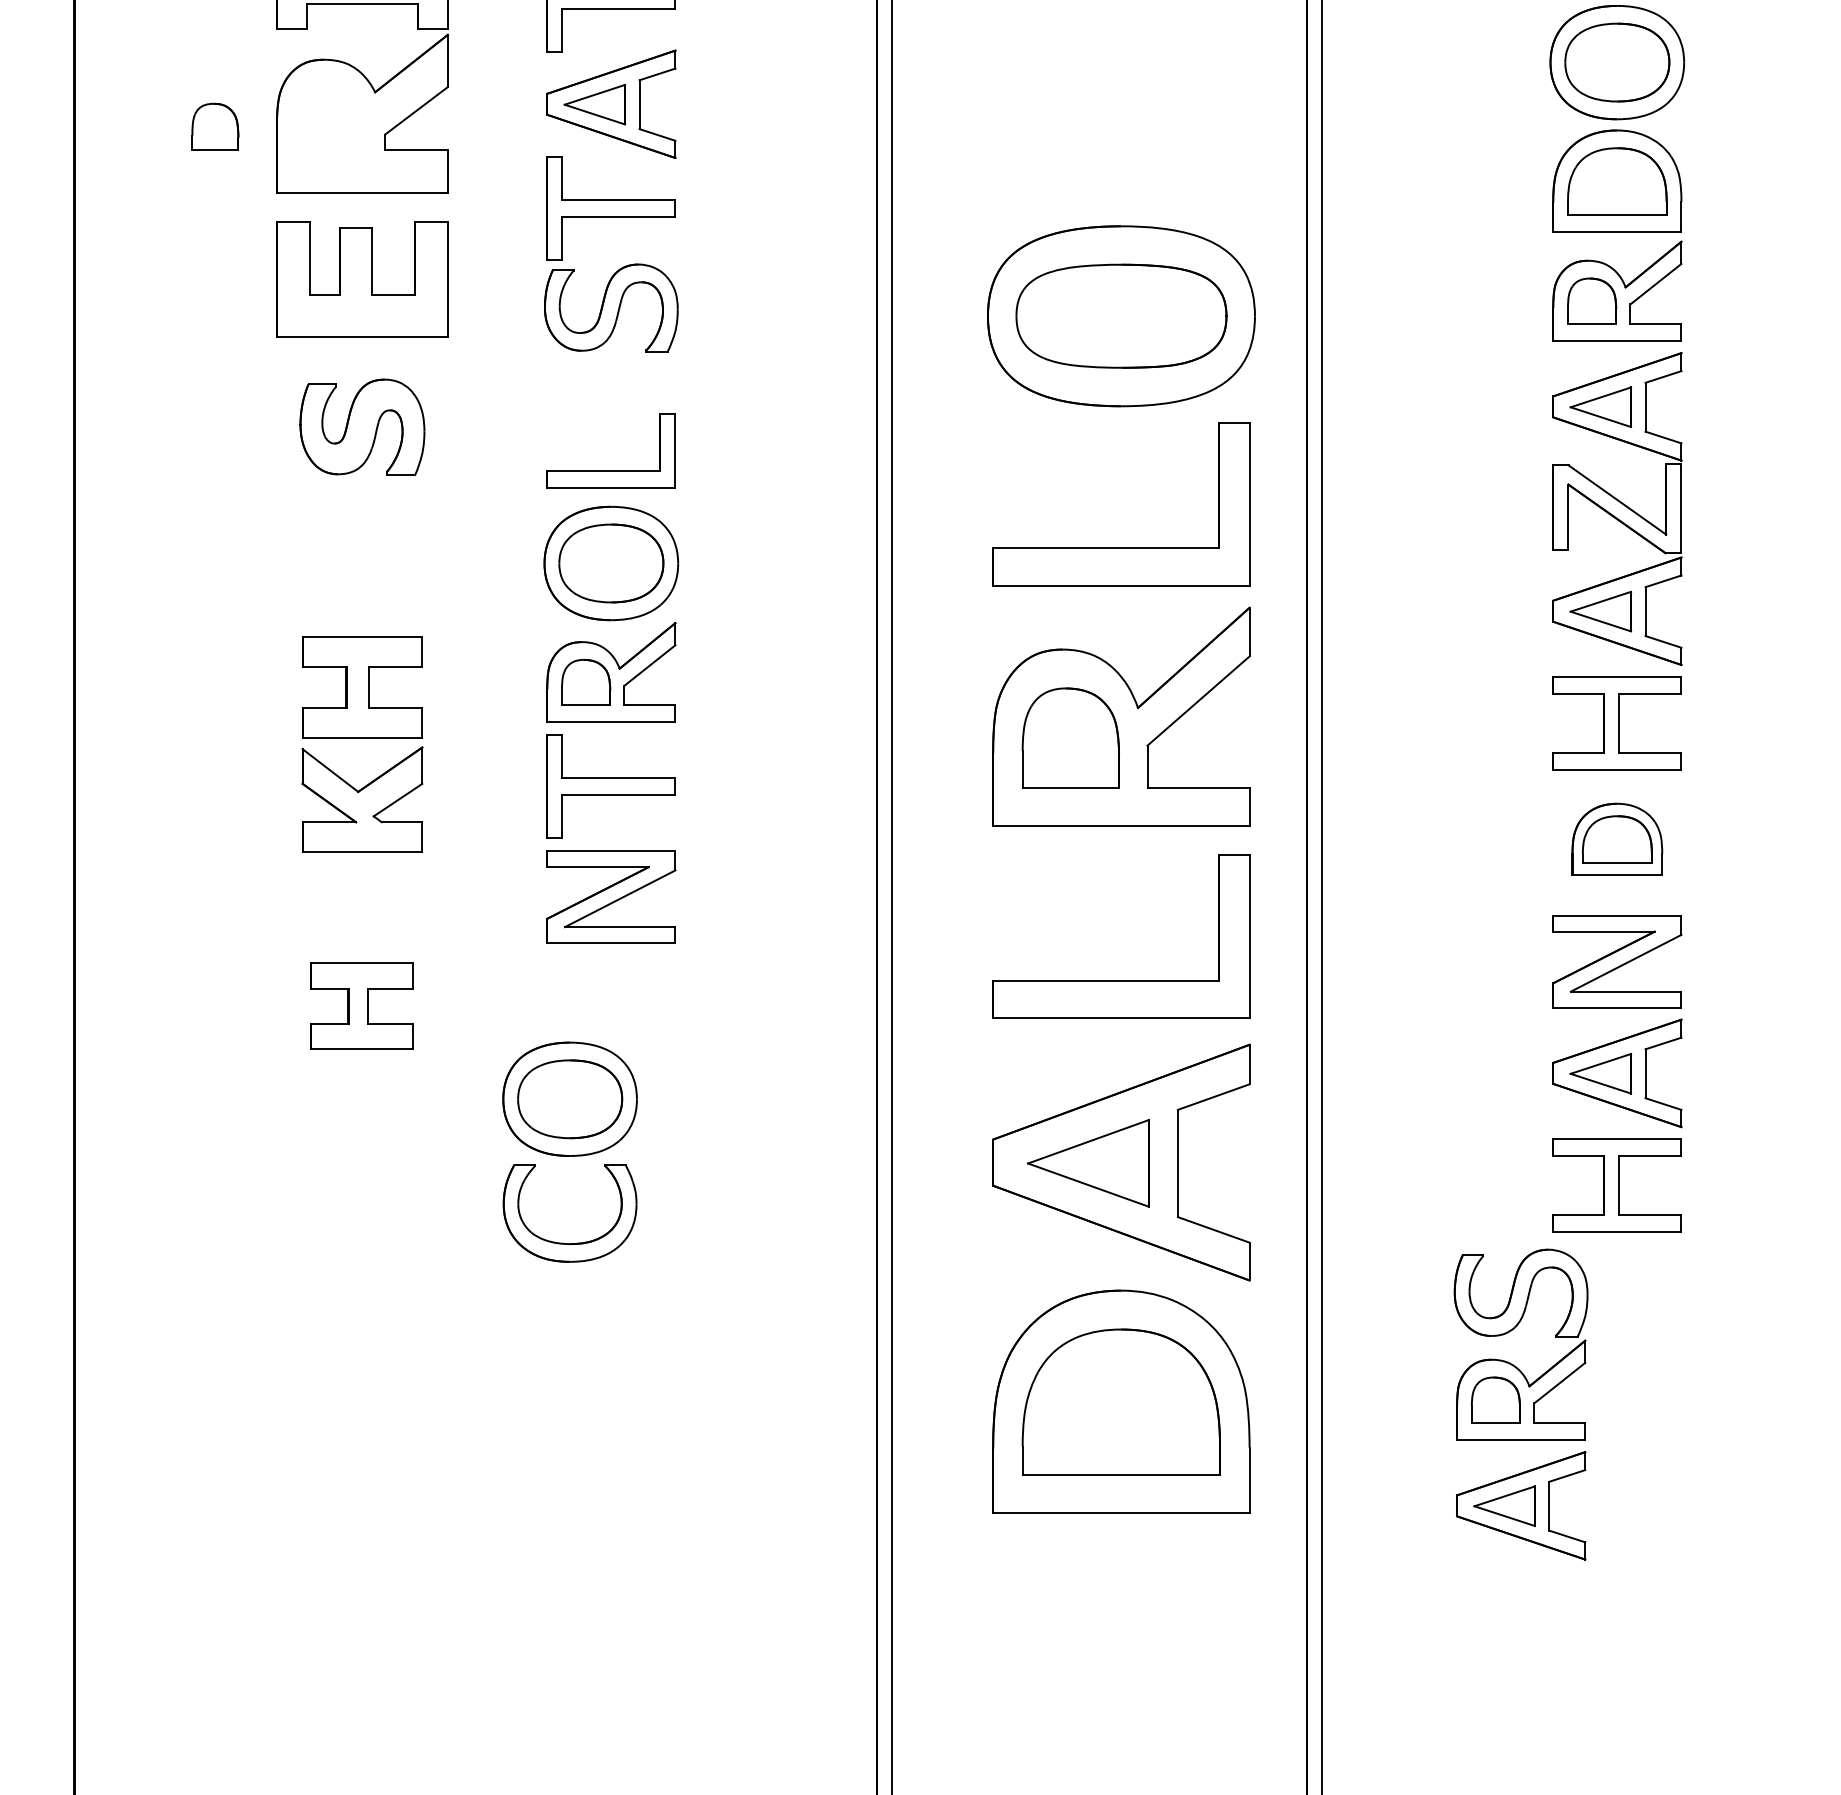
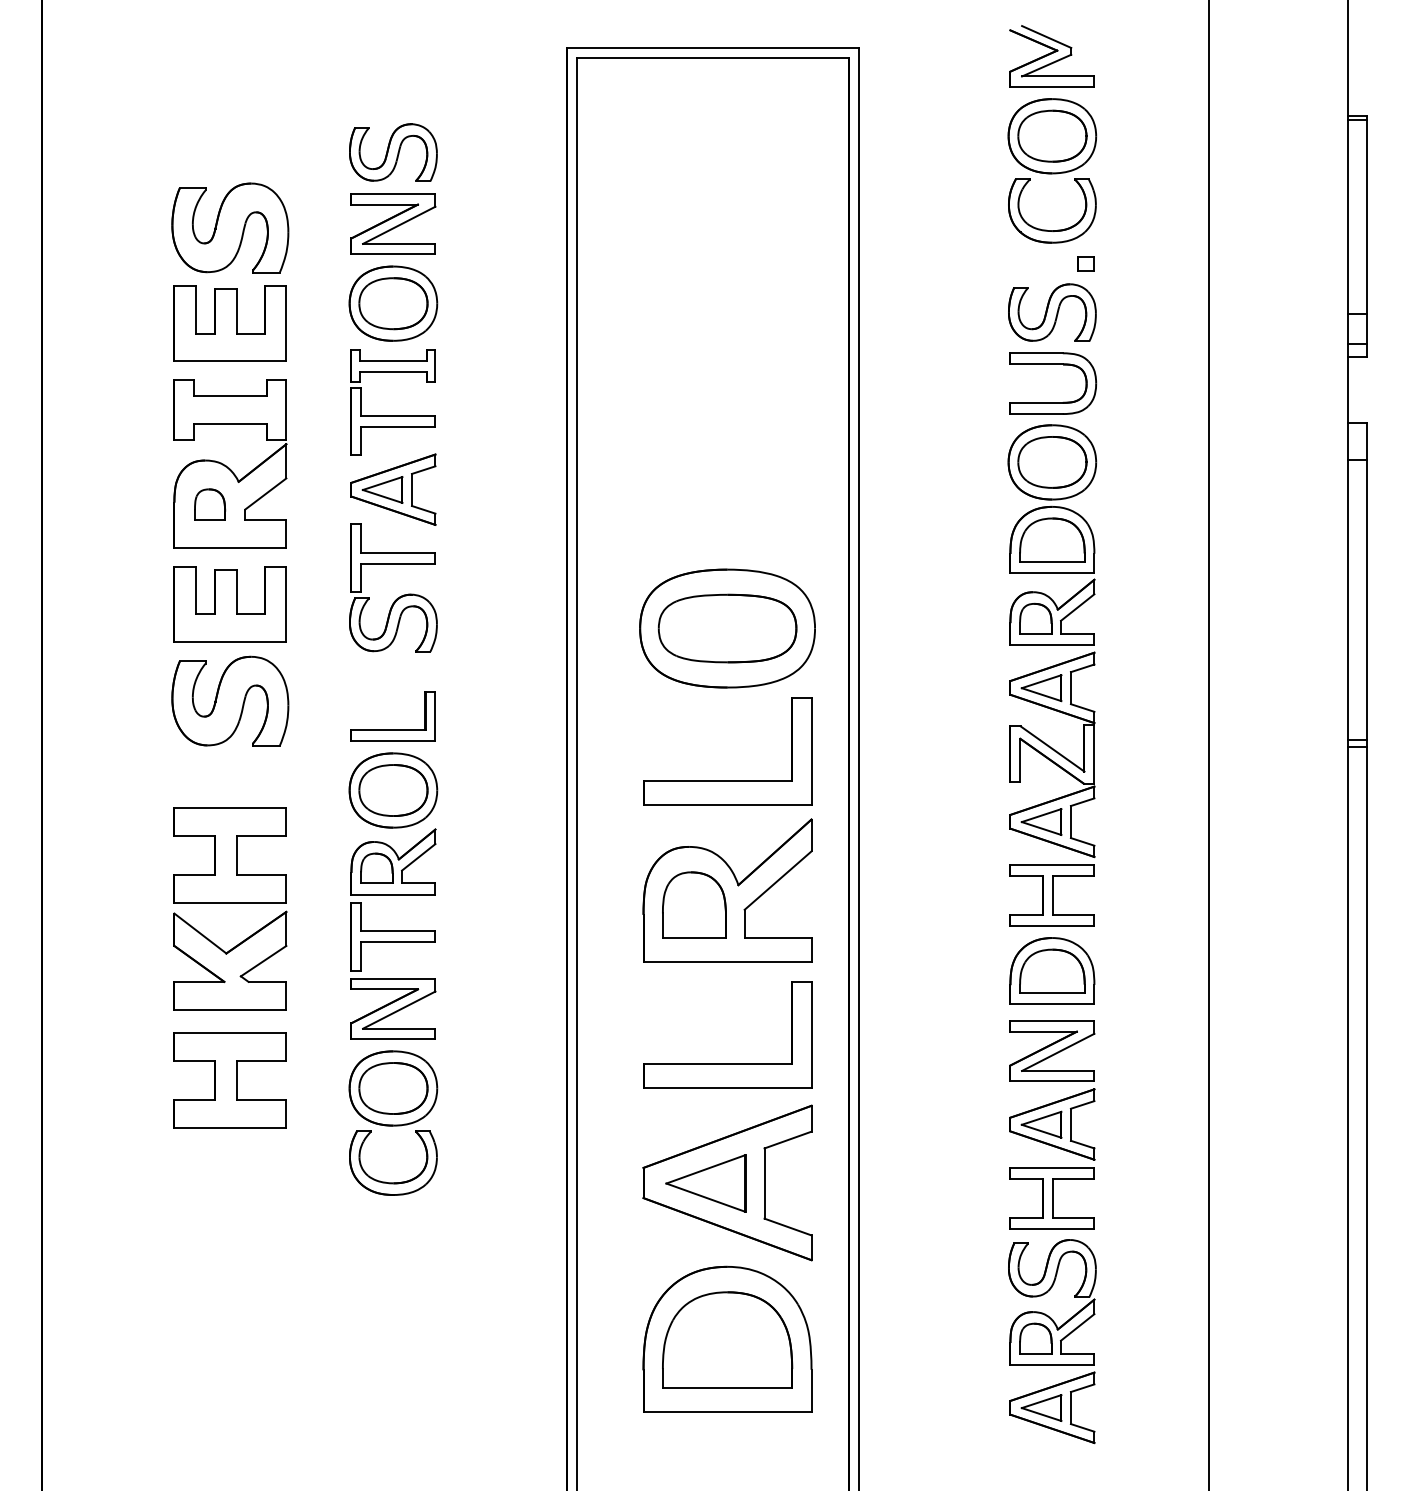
part: (216, 126) -> (210, 504), moved
part: (362, 426) -> (230, 700), size x1.43
part: (362, 743) -> (230, 908), size x1.43
part: (1617, 838) -> (1052, 970), size x1.43
part: (361, 1006) -> (229, 1080), size x1.67
part: (570, 1151) -> (393, 1122), moved
part: (1521, 1404) -> (1052, 1341), moved

